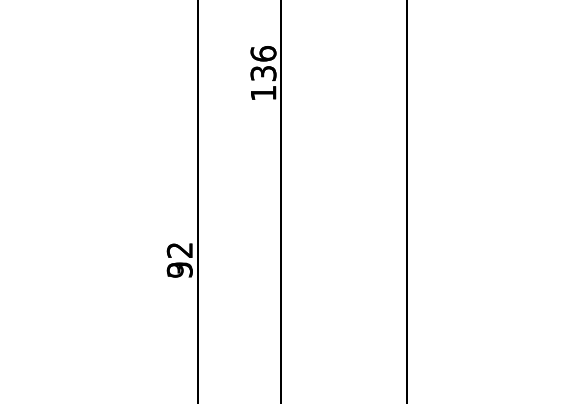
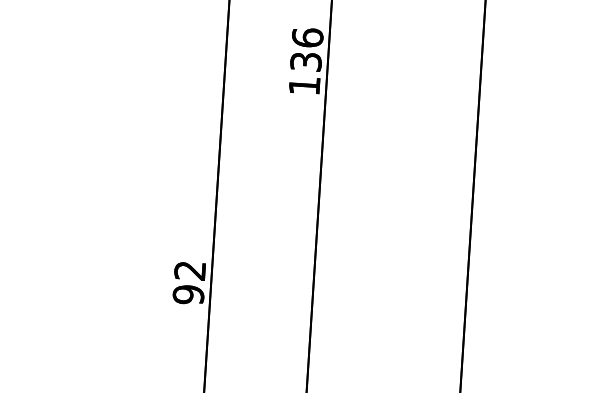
text: (179, 269) -> (188, 294), 32 -> 92

